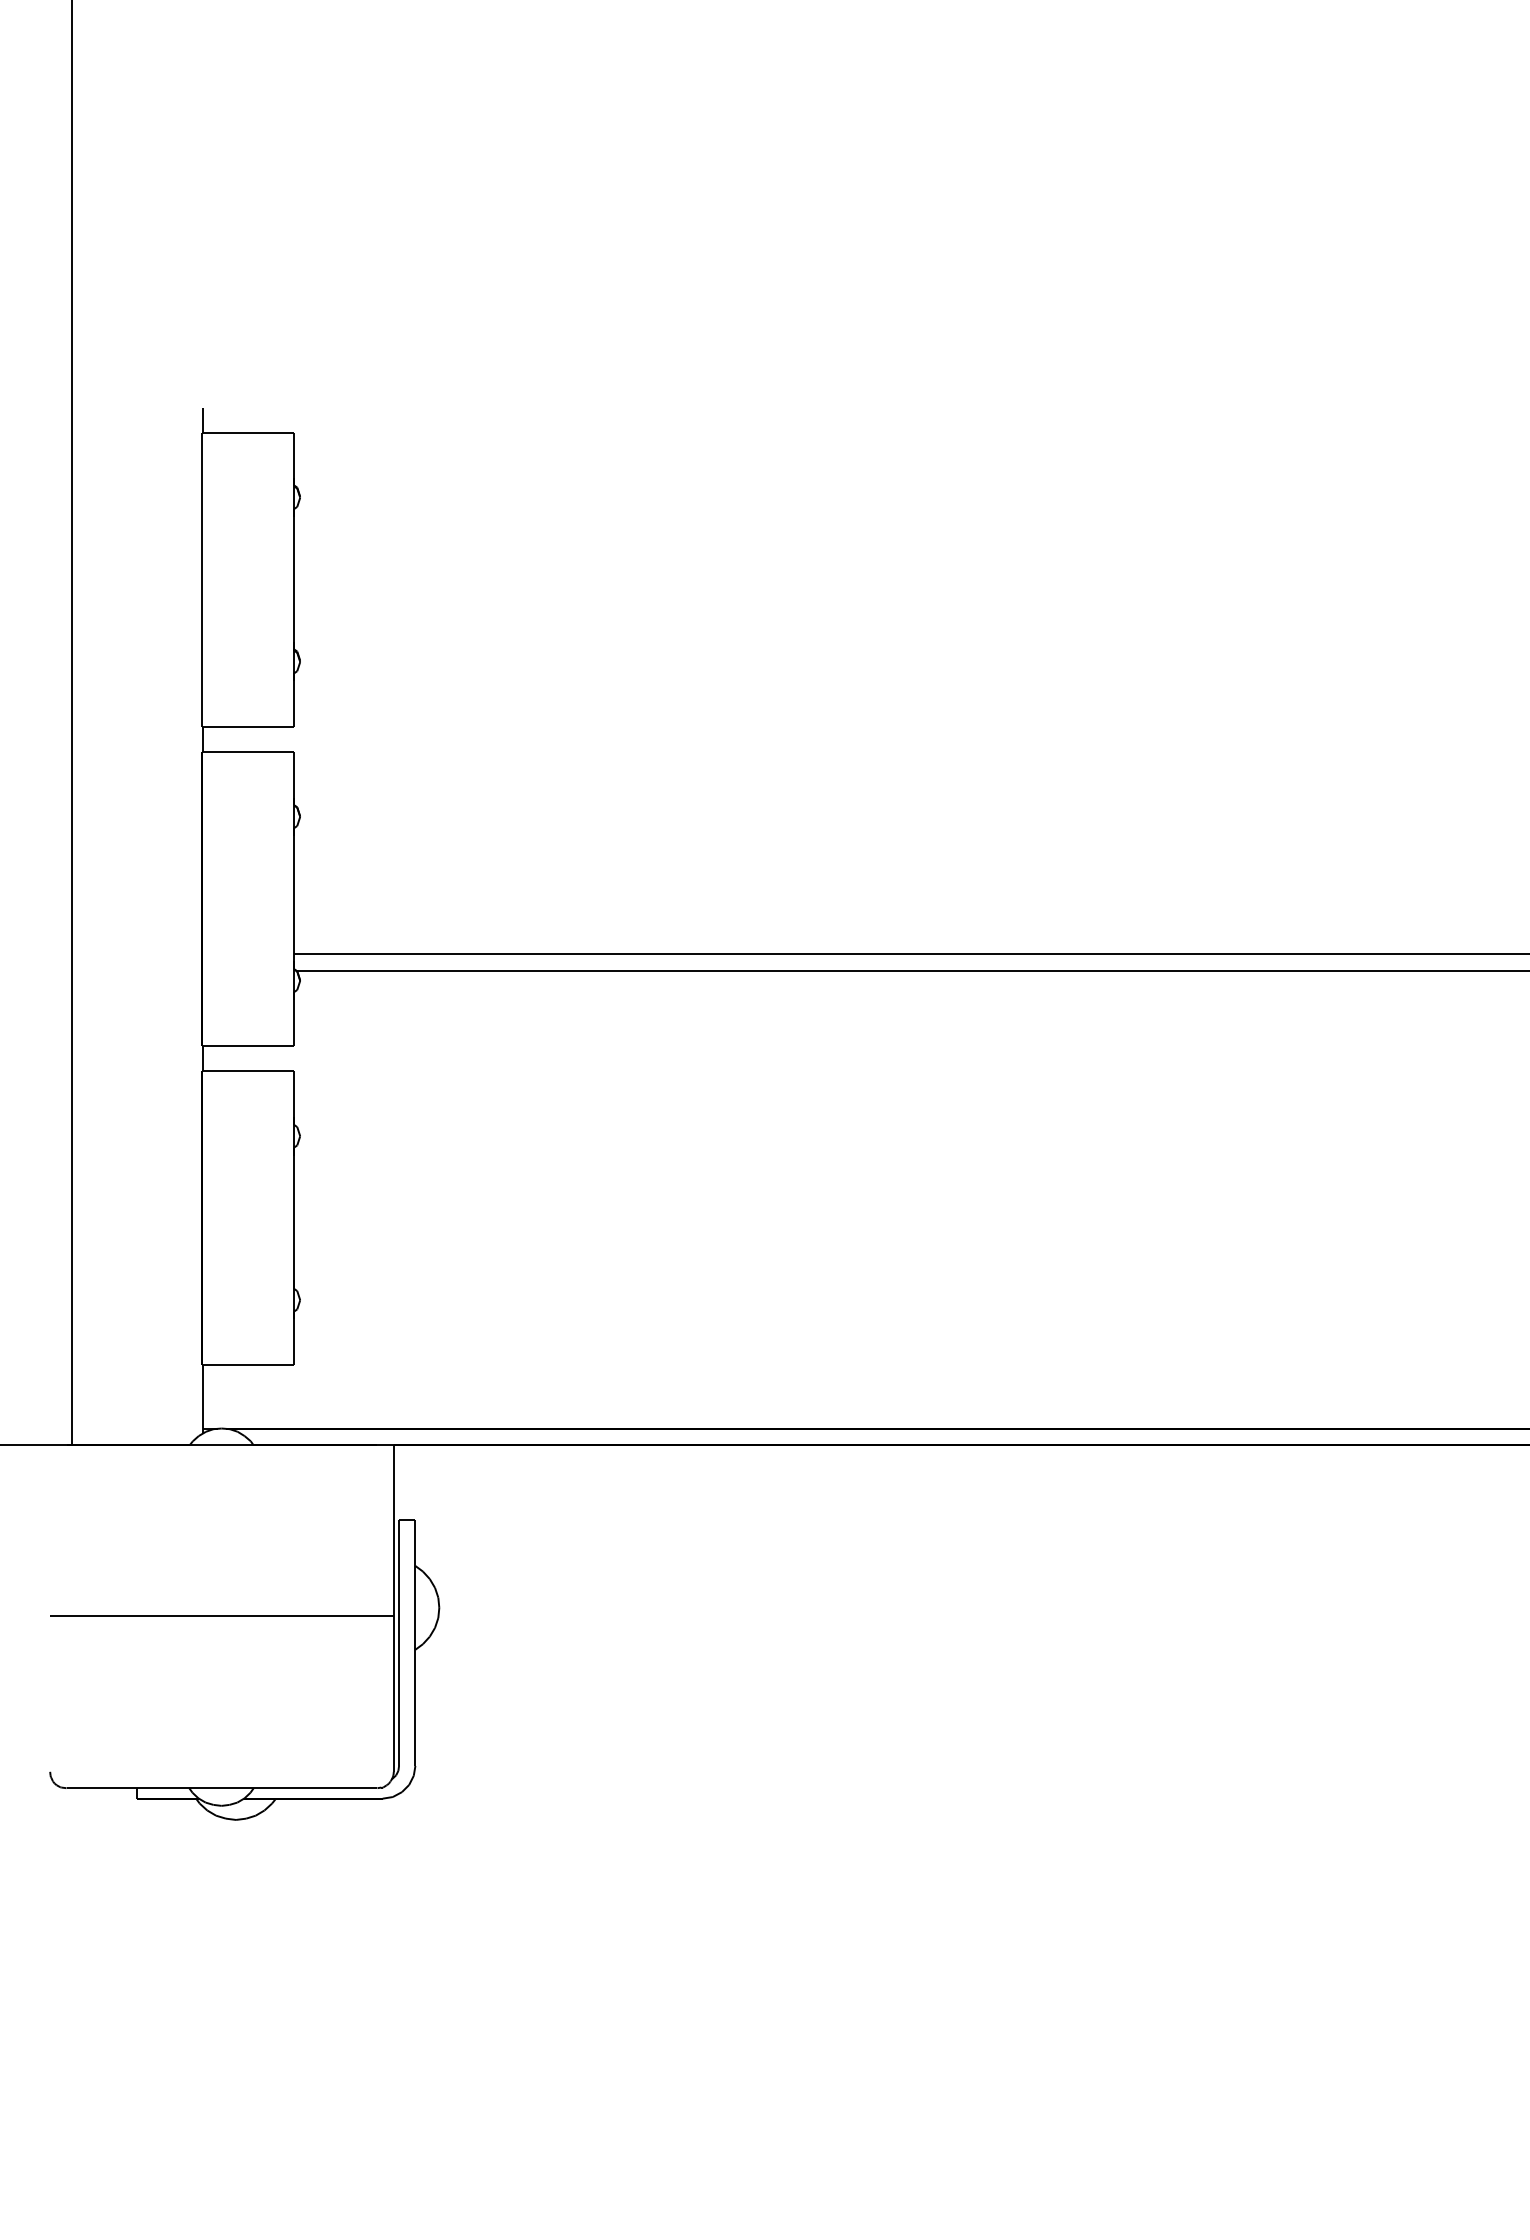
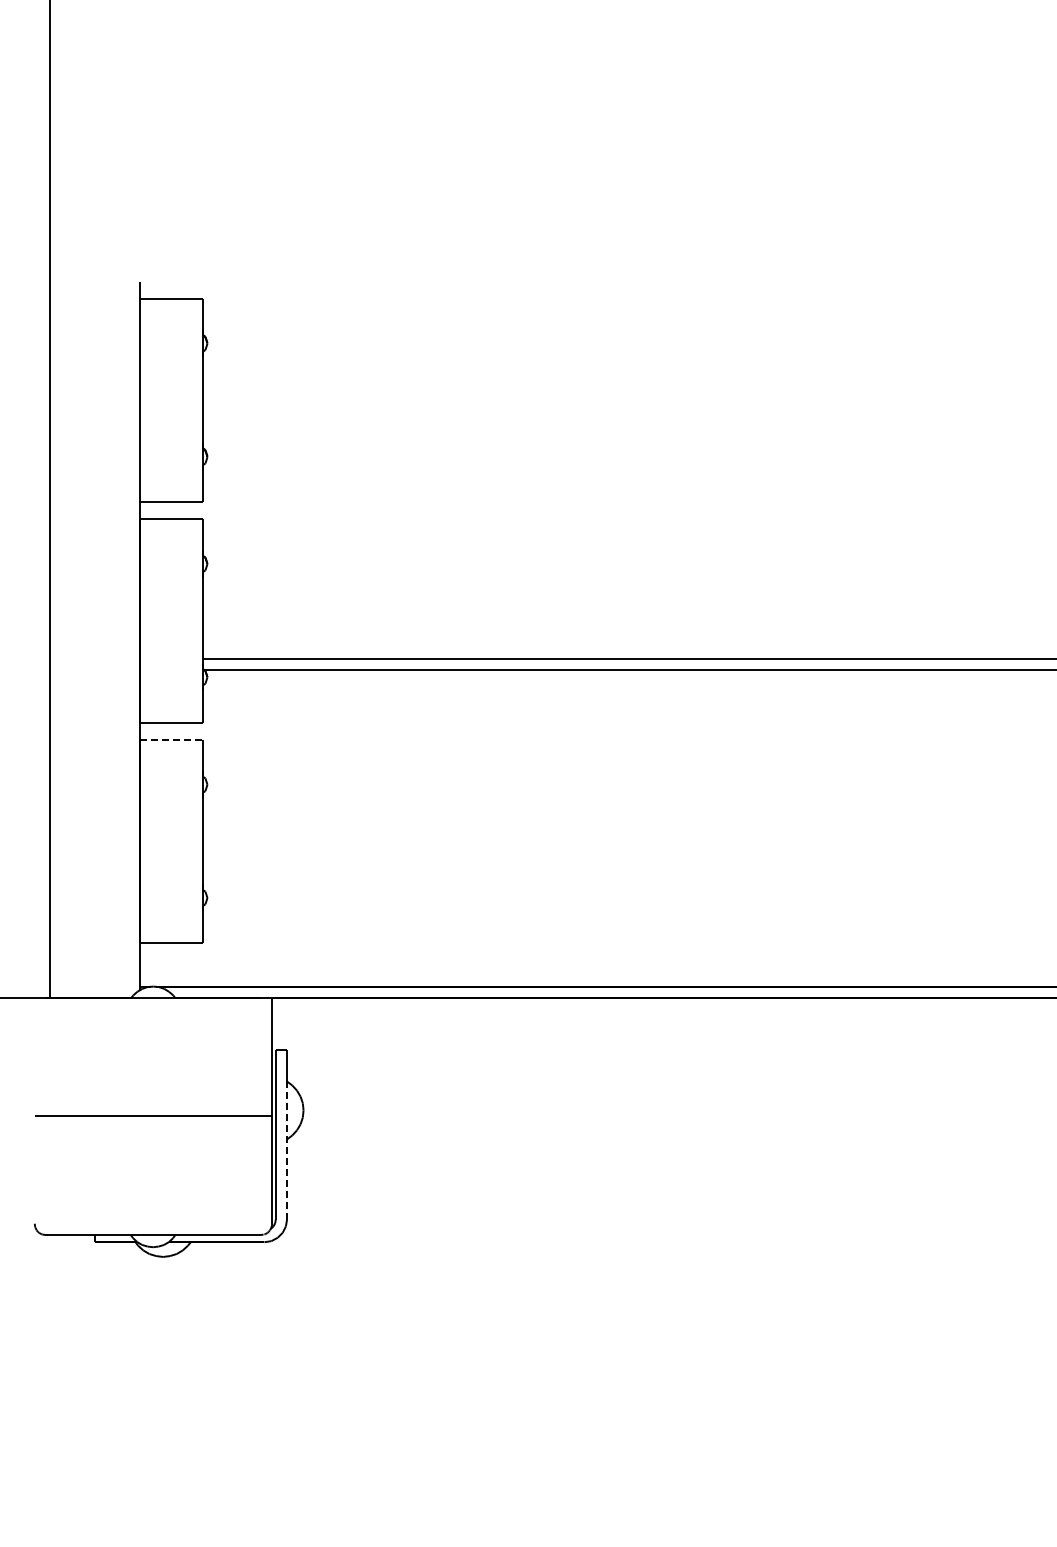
line: (248, 1070) -> (171, 739), solid -> dashed
line: (416, 1665) -> (287, 1150), solid -> dashed

